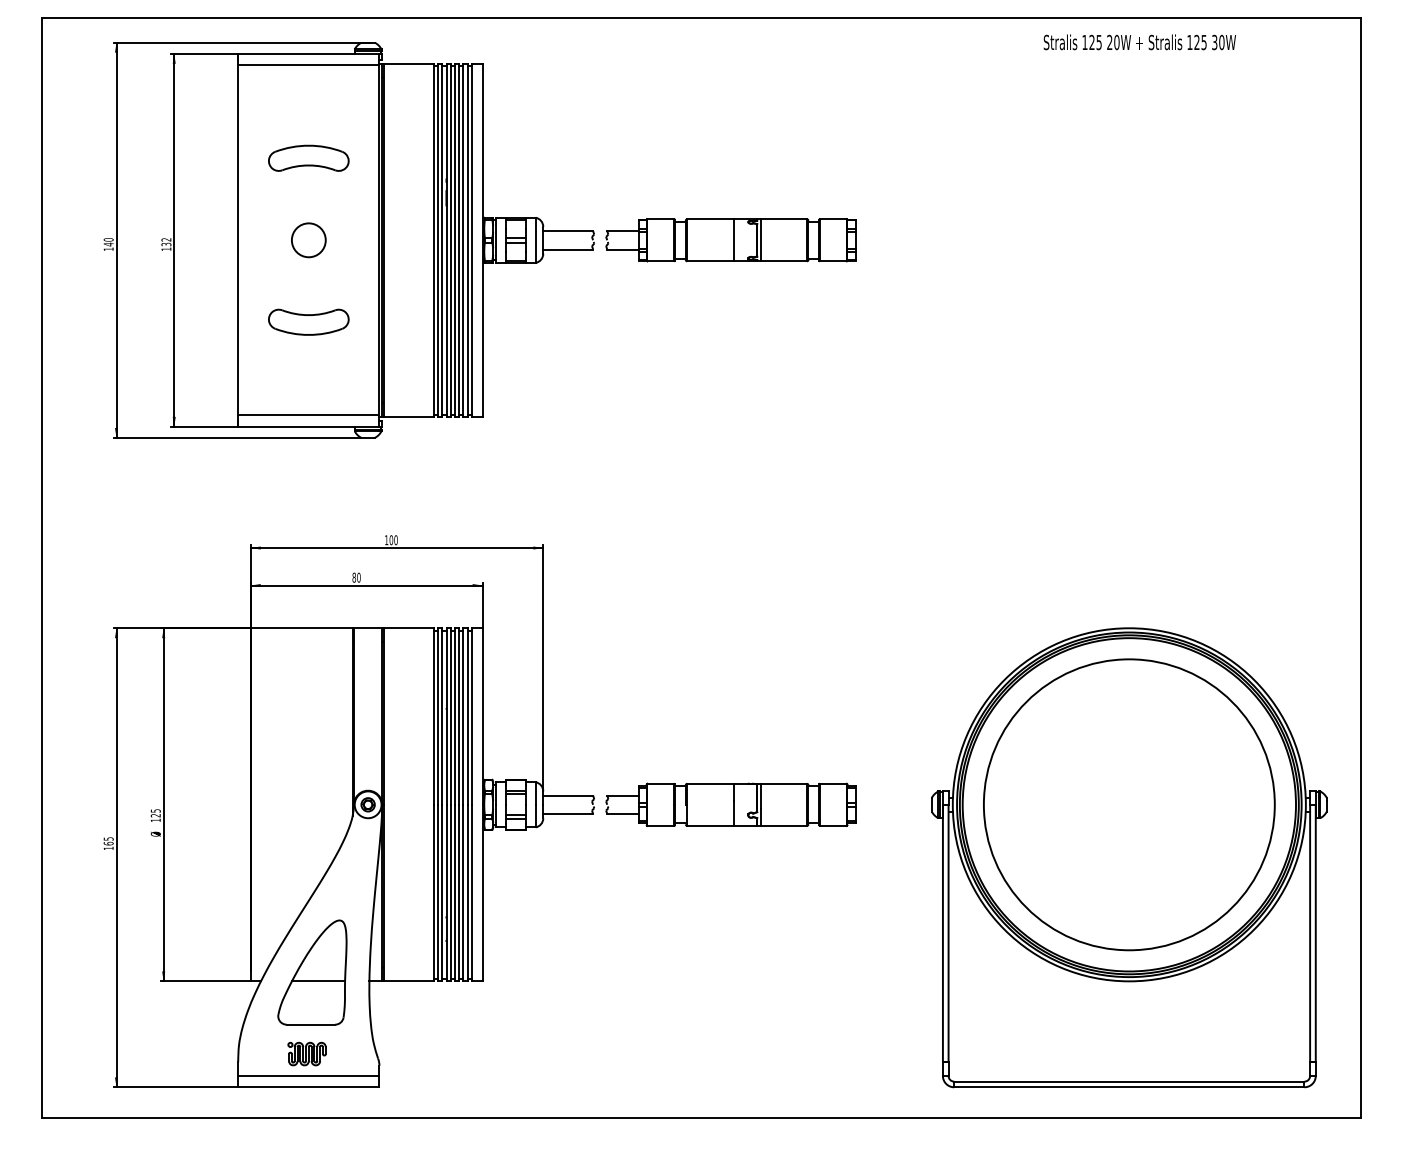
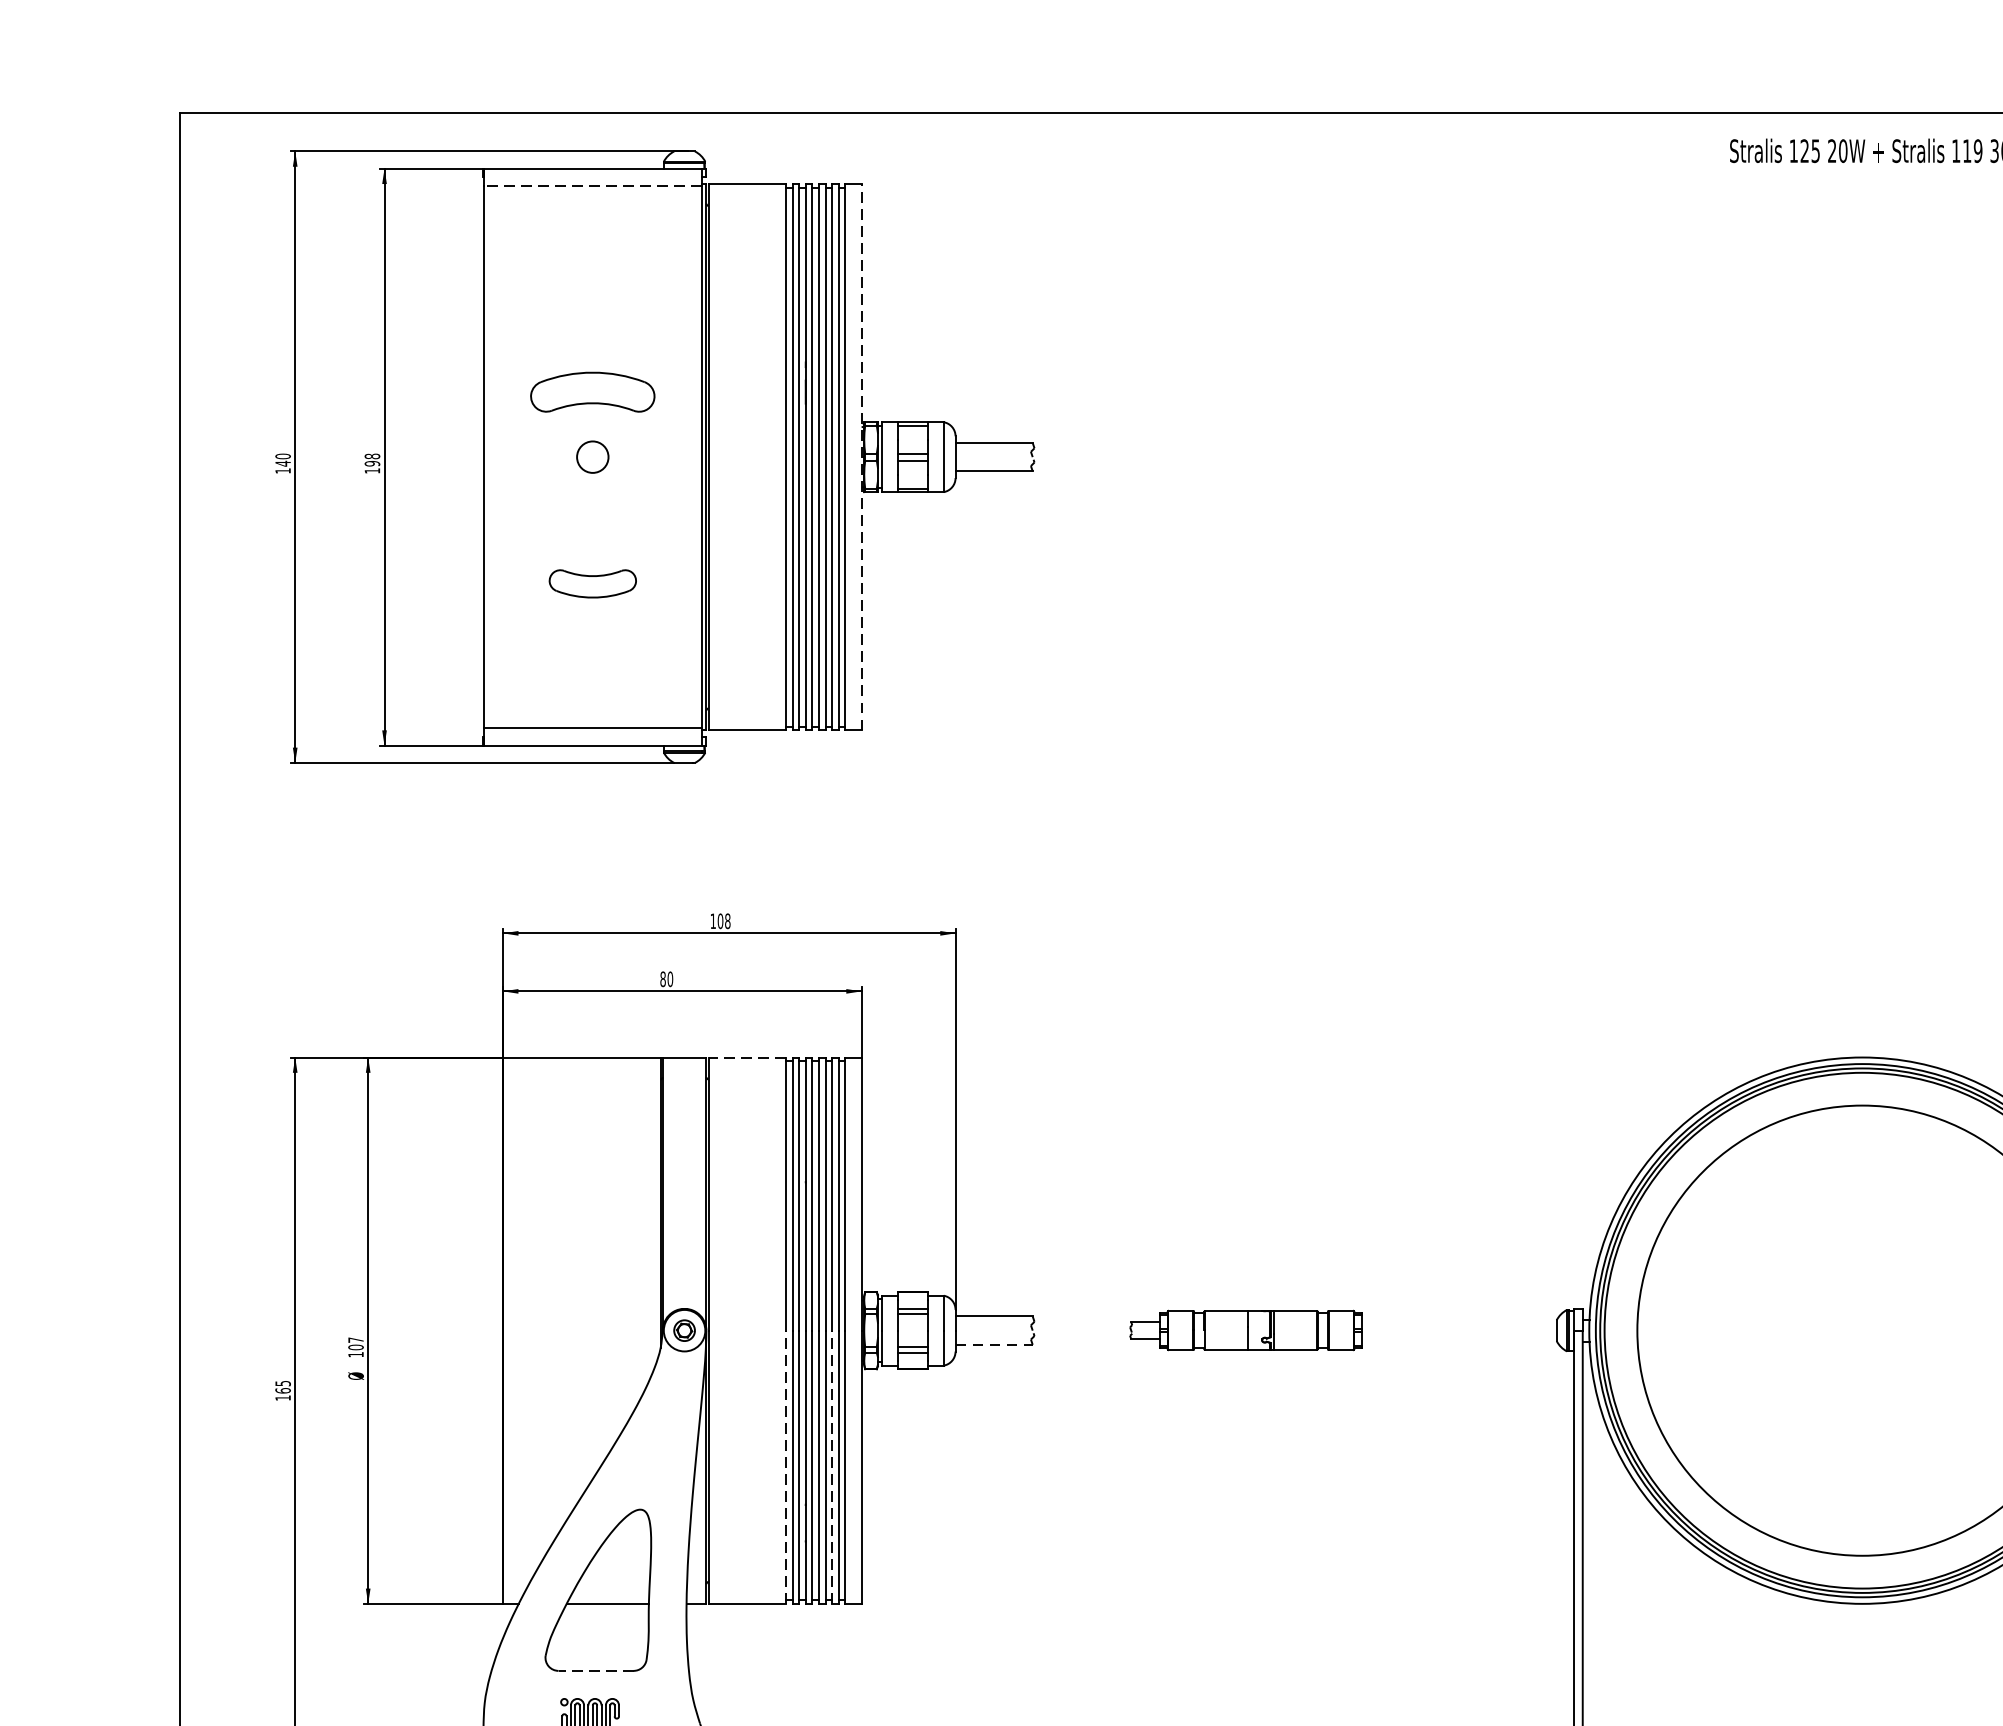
text: (1200, 41) -> (1972, 149), 125 -> 119
line: (308, 65) -> (592, 186), solid -> dashed
part: (308, 157) -> (592, 390), moved
circle: (308, 240) -> (592, 457), size x0.6
line: (482, 240) -> (861, 457), solid -> dashed
part: (730, 240) -> (1245, 457), removed
text: (166, 242) -> (372, 460), 132 -> 198
part: (308, 321) -> (592, 582), size x0.7
text: (395, 540) -> (726, 921), 100 -> 108
line: (408, 628) -> (747, 1057), solid -> dashed
part: (730, 804) -> (1245, 1330), size x0.6
text: (155, 813) -> (355, 1344), 125 -> 107
line: (568, 814) -> (994, 1345), solid -> dashed
line: (433, 892) -> (785, 1466), solid -> dashed
line: (463, 892) -> (832, 1466), solid -> dashed
line: (310, 1024) -> (595, 1670), solid -> dashed

